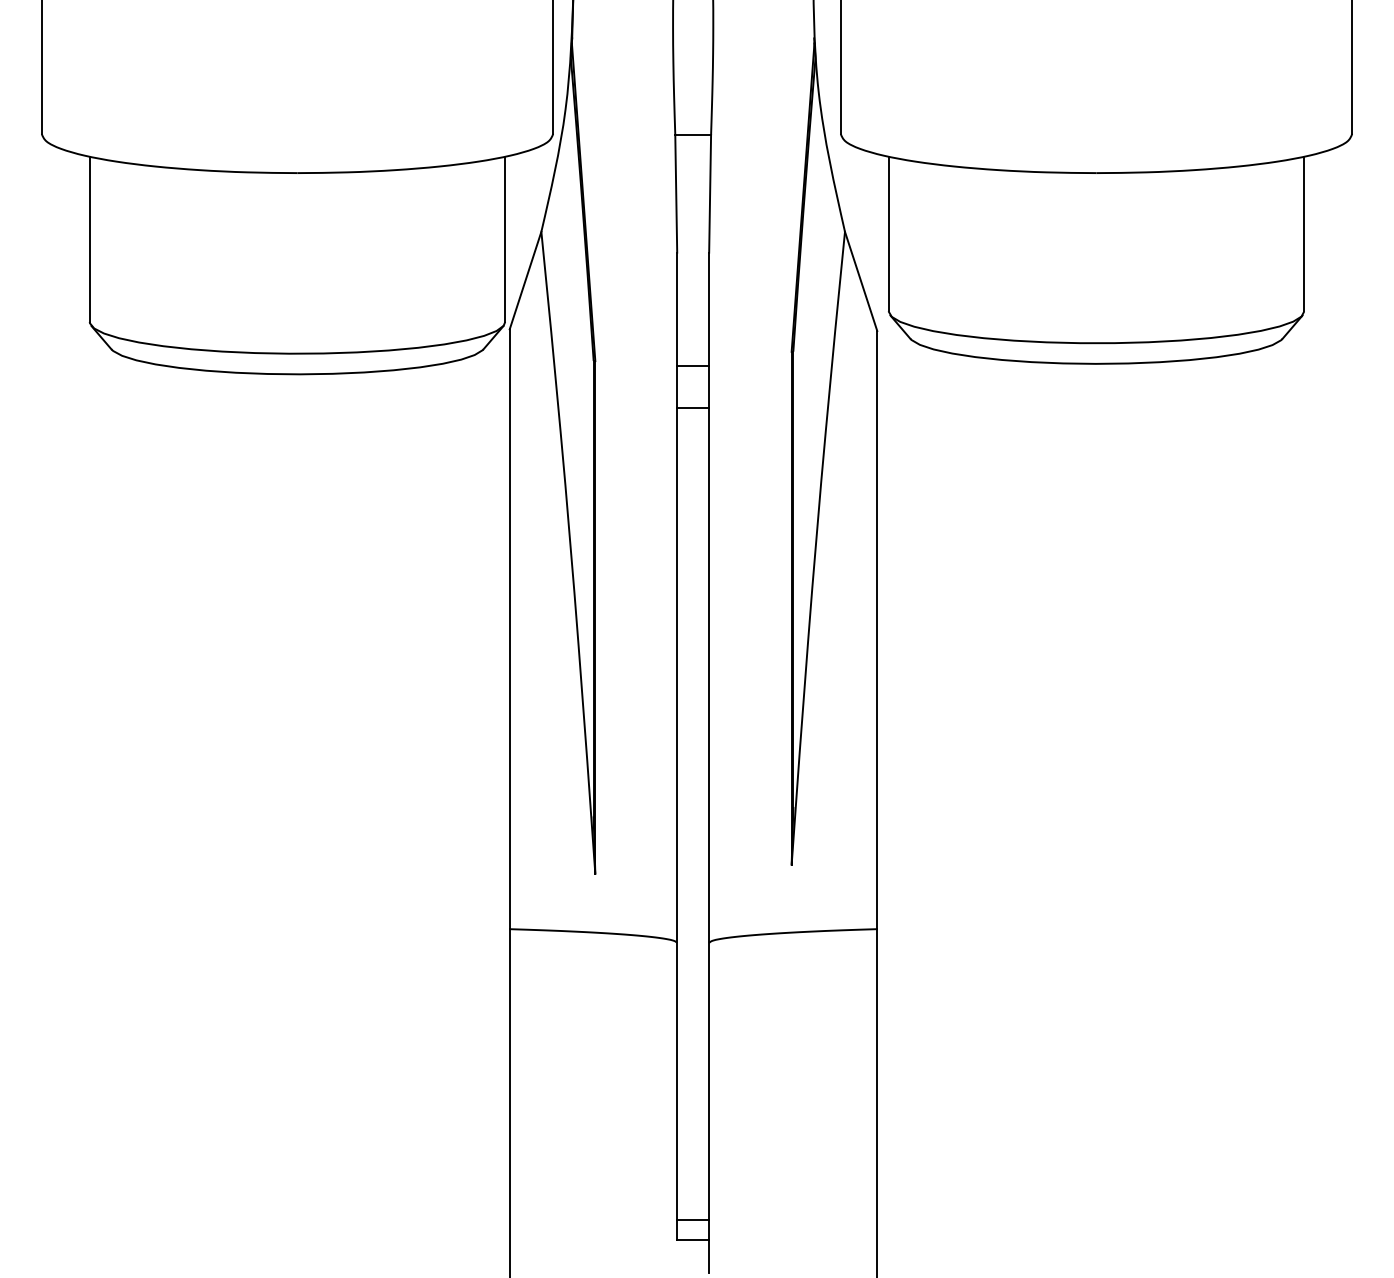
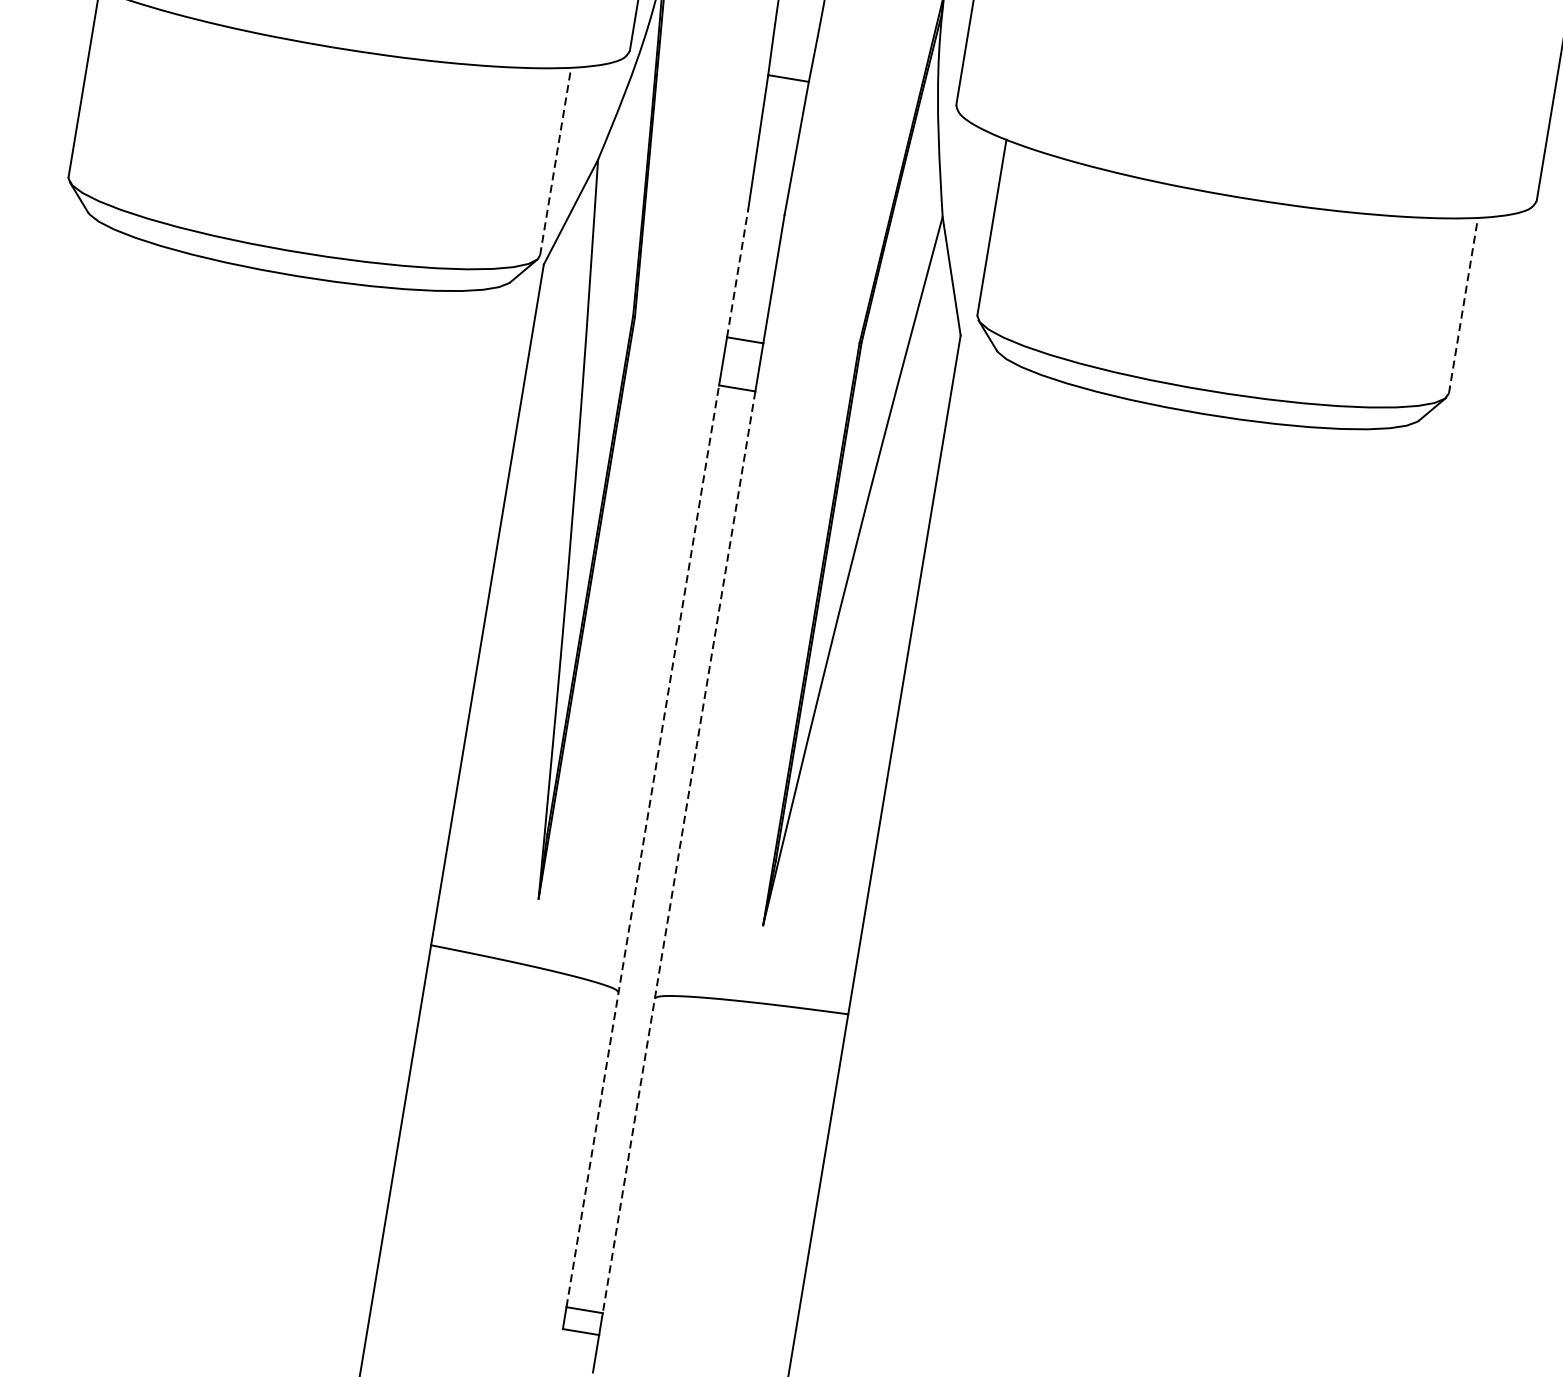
line: (1304, 233) -> (1463, 305), solid -> dashed
line: (505, 239) -> (555, 161), solid -> dashed
line: (677, 309) -> (737, 273), solid -> dashed
line: (677, 813) -> (643, 845), solid -> dashed
line: (709, 814) -> (679, 852), solid -> dashed

